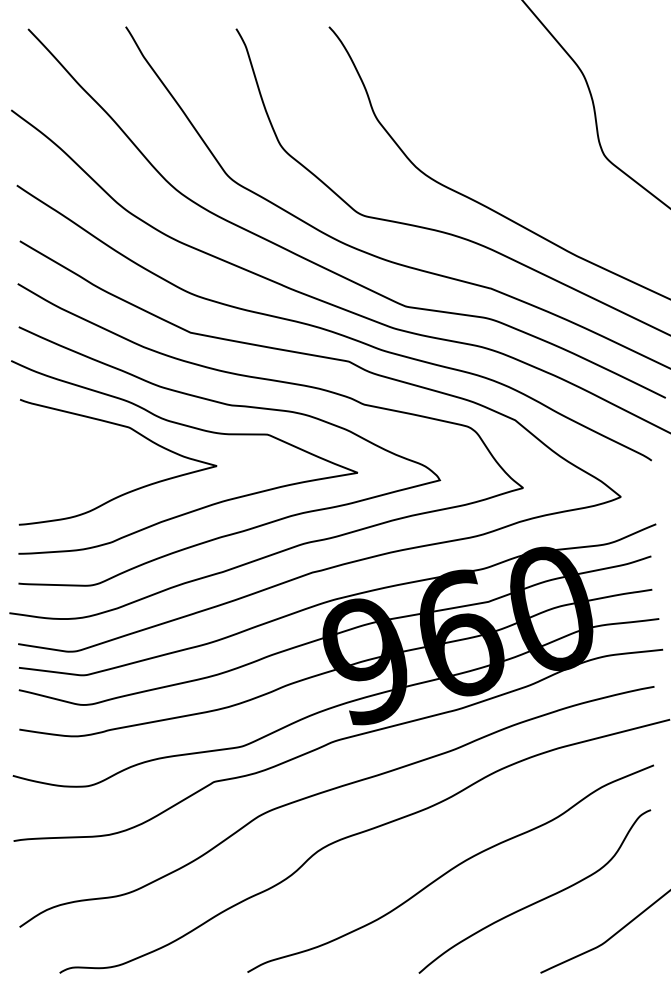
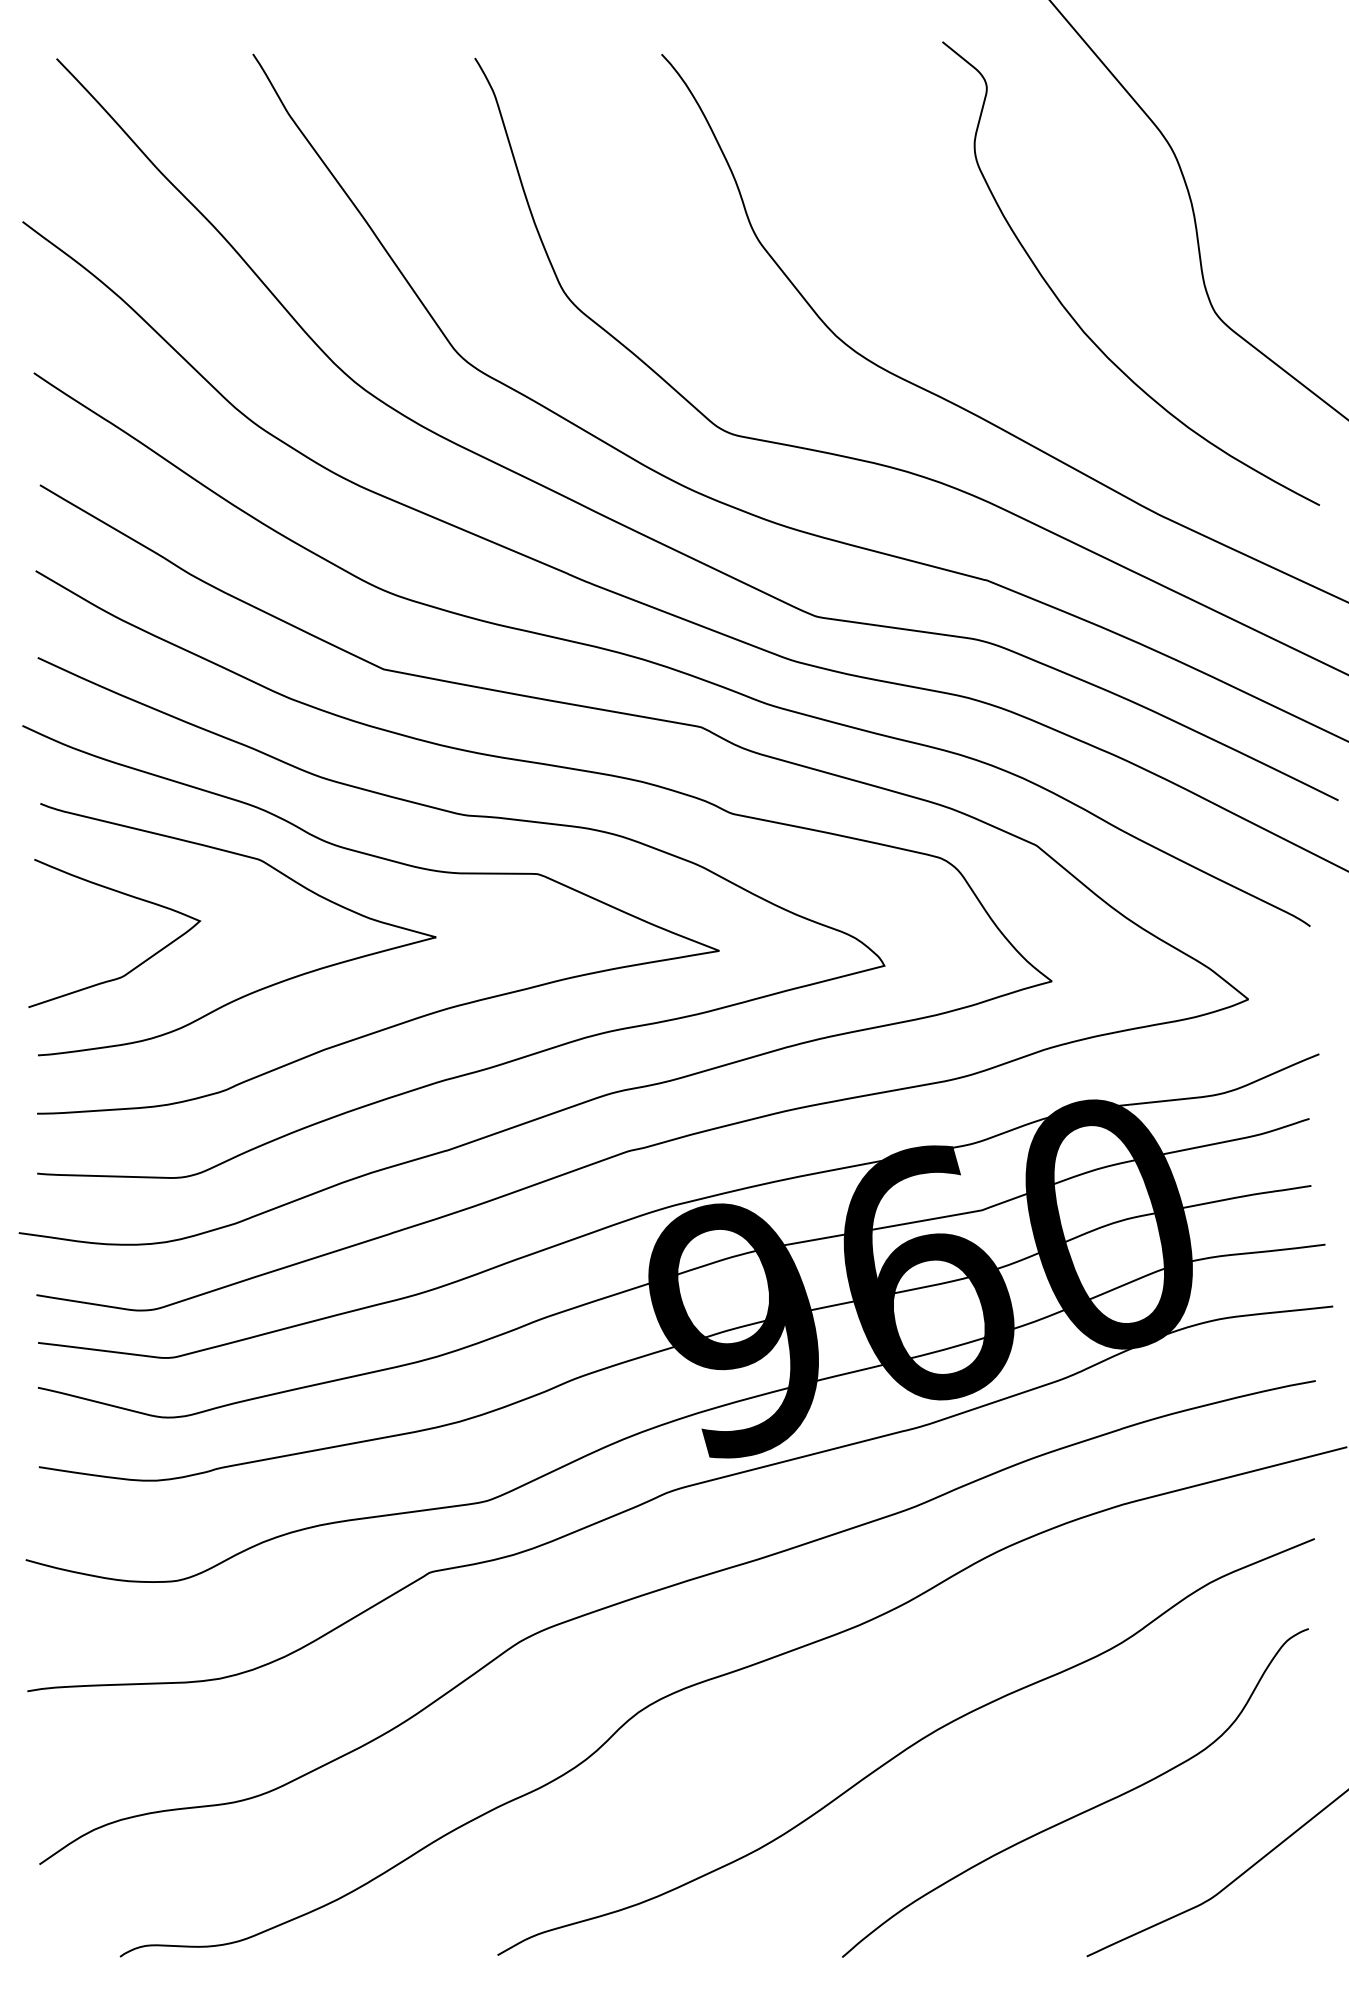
curve: (535, 158) -> (1076, 318), added
curve: (64, 446) -> (129, 897), added

